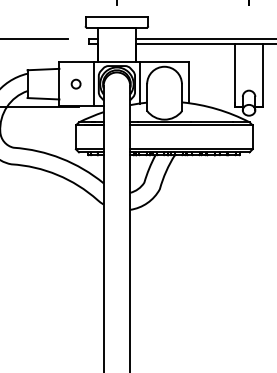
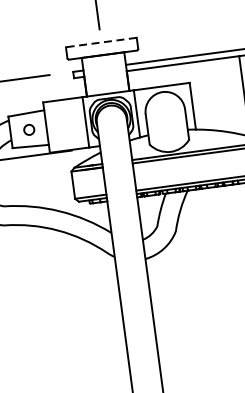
line: (116, 16) -> (100, 42), solid -> dashed
circle: (75, 83) -> (28, 129), moved

